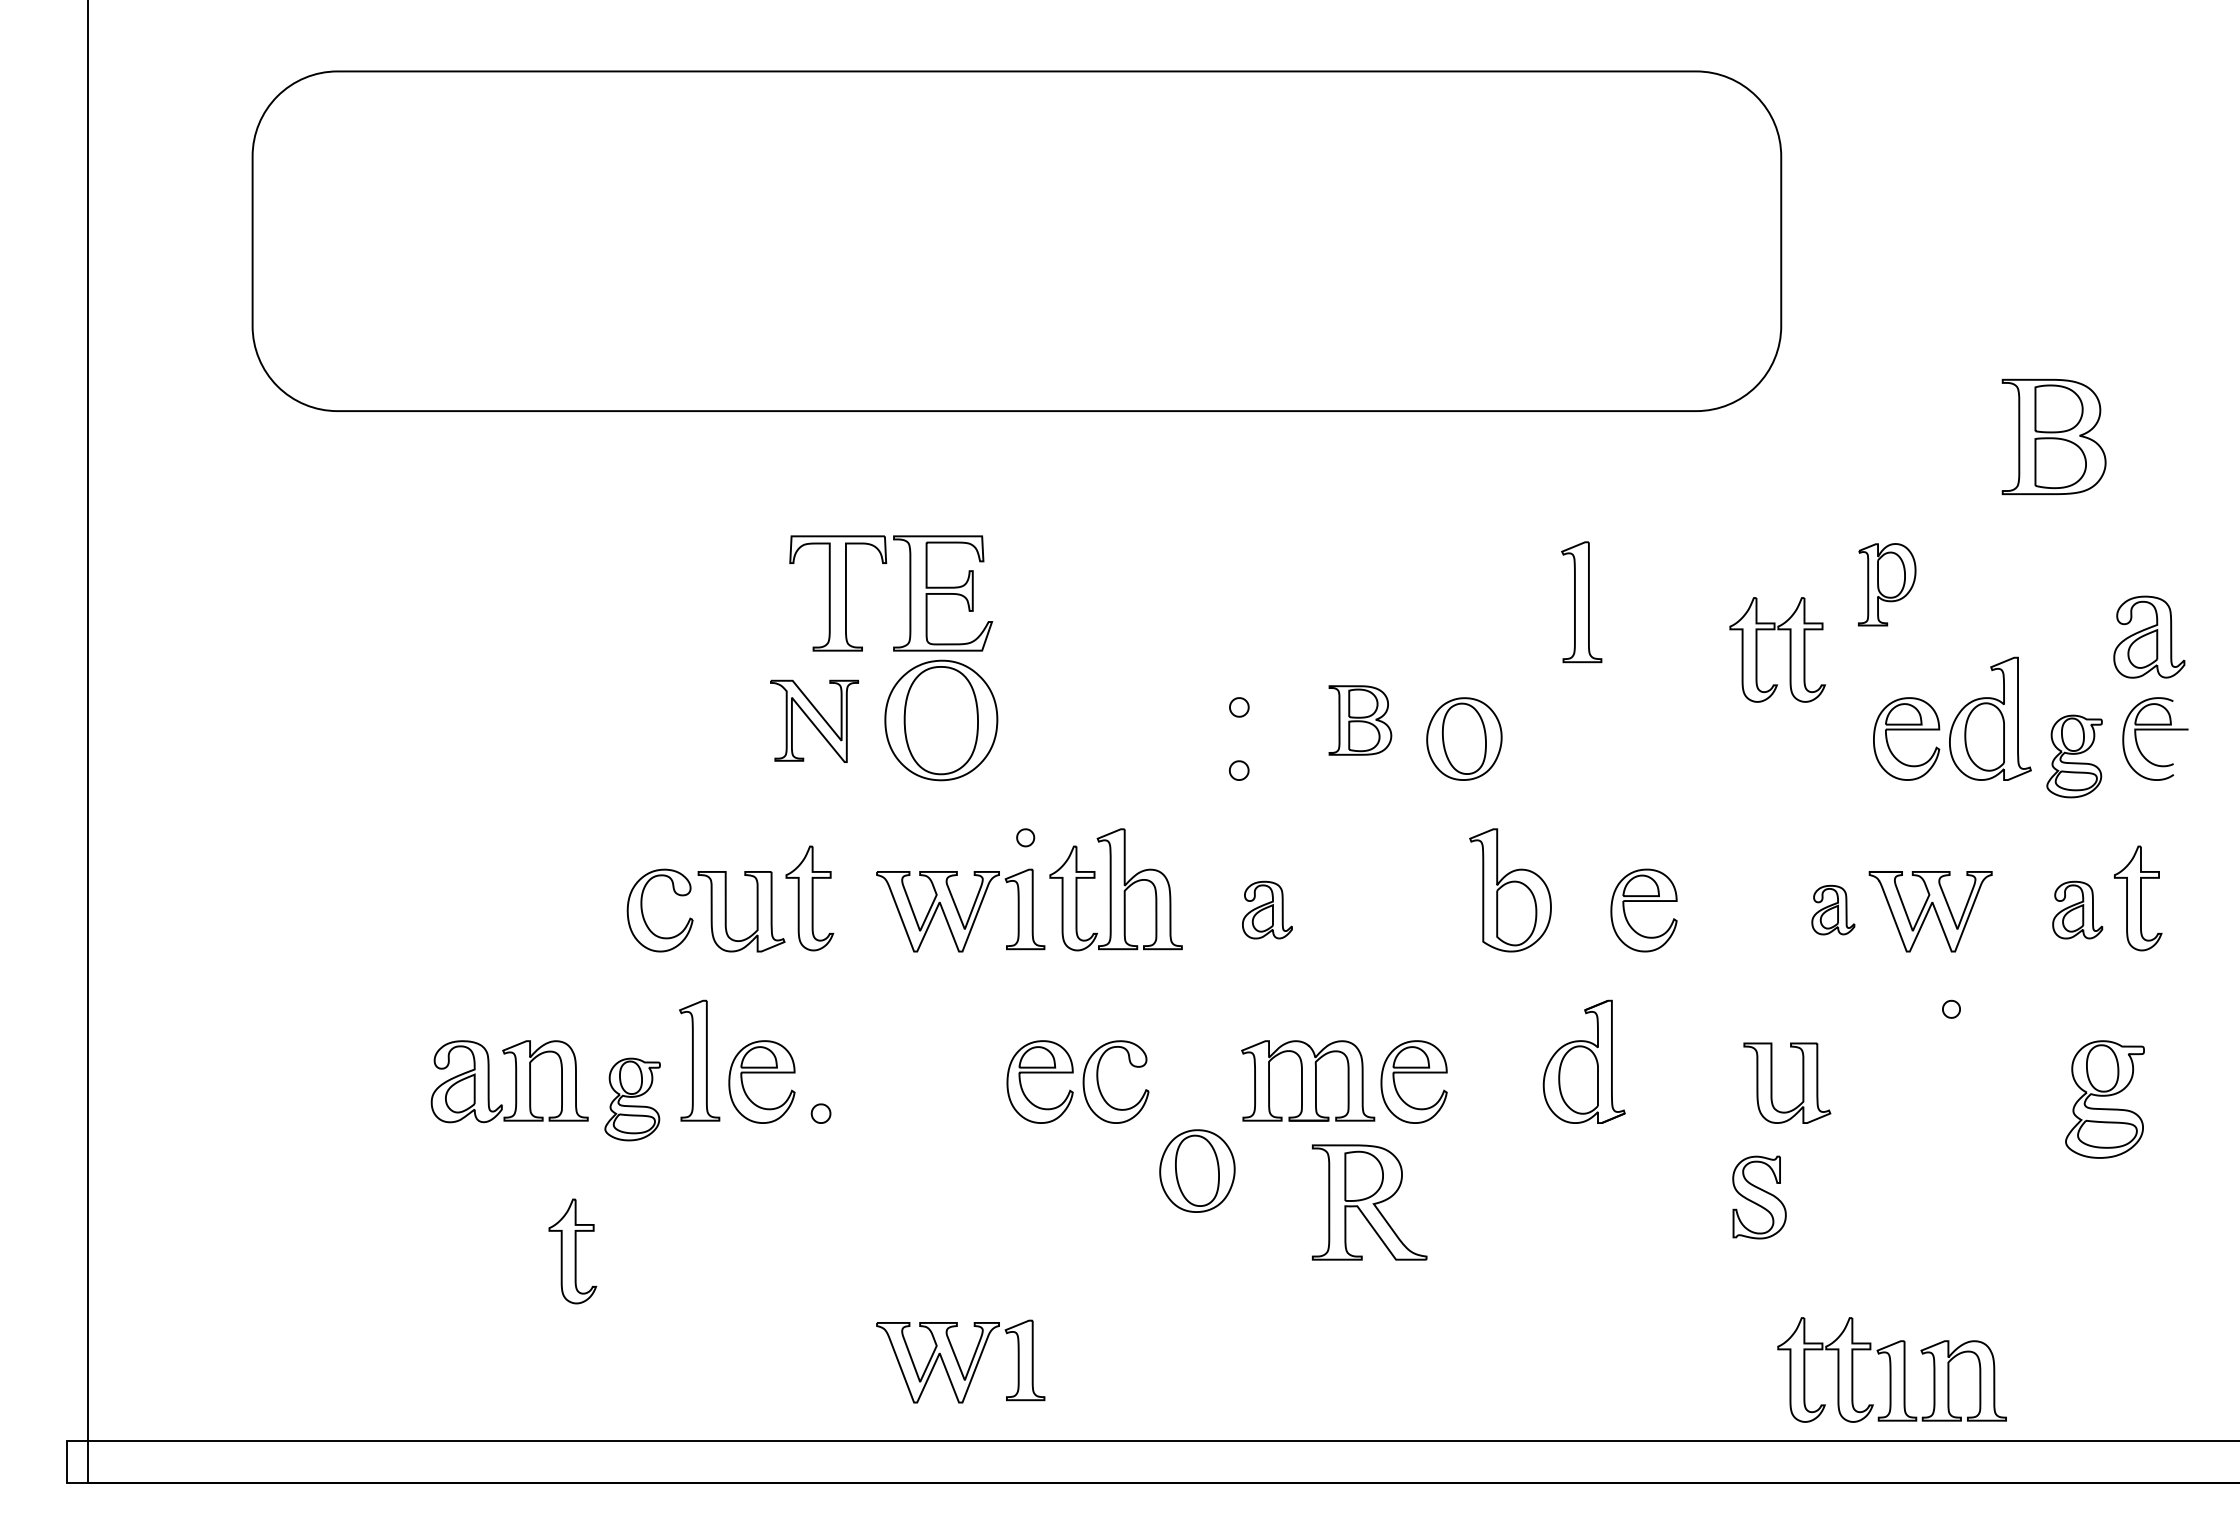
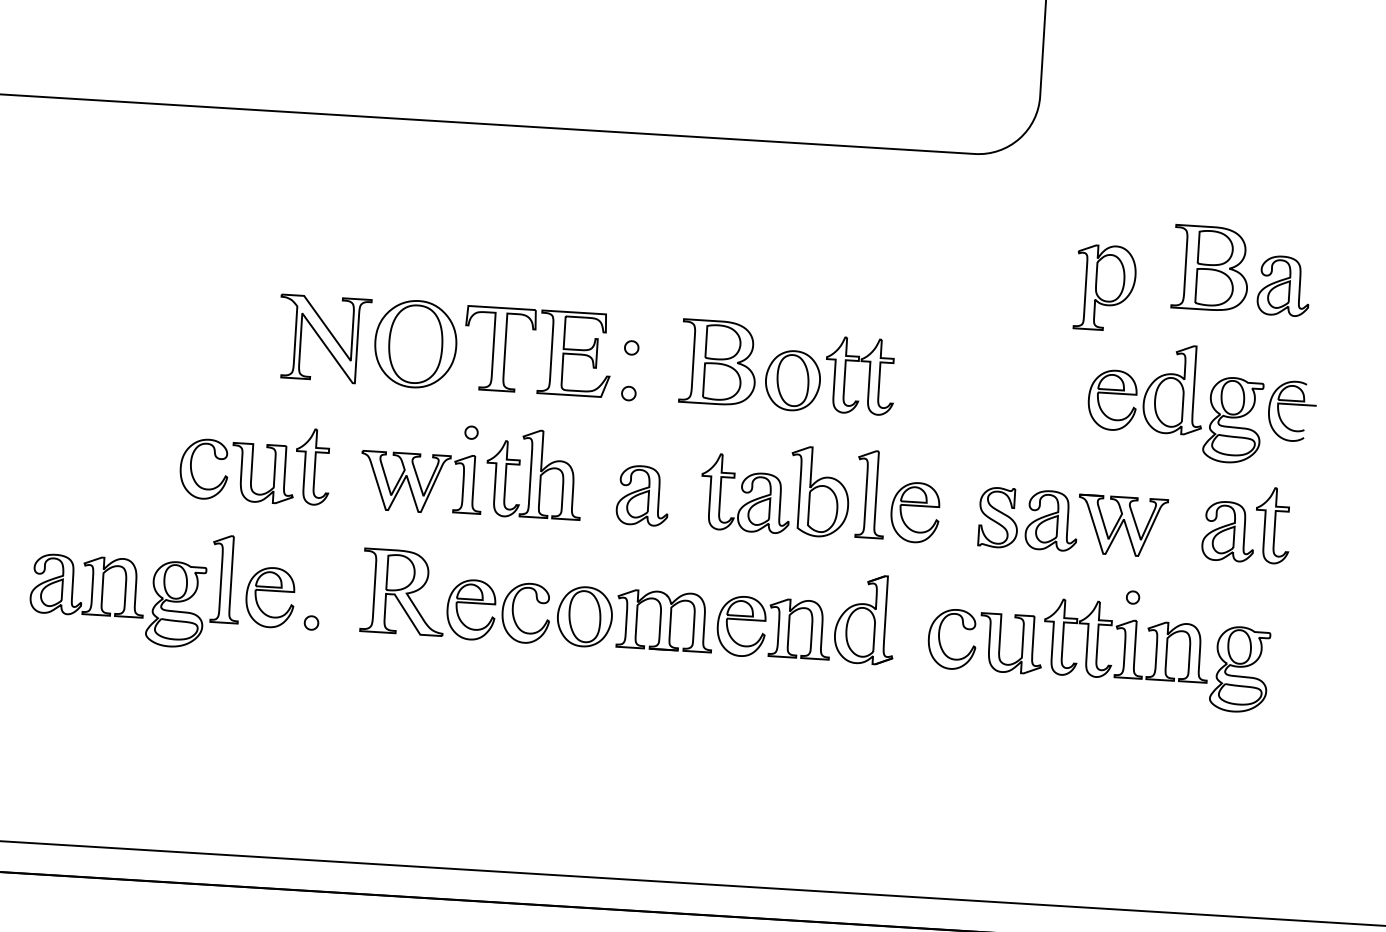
part: (2053, 436) -> (1210, 268), moved
part: (1886, 584) -> (1104, 287), size x1.43
part: (909, 593) -> (551, 352), moved
part: (1581, 602) -> (870, 494), moved
part: (2149, 636) -> (1284, 285), moved
part: (1789, 649) -> (868, 376), moved
part: (1360, 720) -> (718, 362), size x1.67
part: (814, 721) -> (324, 339), size x1.43
part: (2074, 756) -> (1233, 420), size x1.43
part: (1408, 898) -> (745, 493), added
part: (1267, 909) -> (643, 495), size x1.43
part: (1833, 909) -> (1052, 520), size x1.67
part: (2077, 909) -> (1228, 531), size x1.43
part: (1480, 1080) -> (789, 628), added
part: (1689, 1085) -> (940, 641), added
part: (632, 1099) -> (175, 604), size x1.43
part: (1197, 1170) -> (584, 616), moved
part: (1759, 1197) -> (998, 517), moved
part: (1369, 1202) -> (403, 592), moved
part: (572, 1251) -> (125, 711), removed
part: (960, 1361) -> (401, 808), removed
part: (1891, 1369) -> (1126, 640), moved

